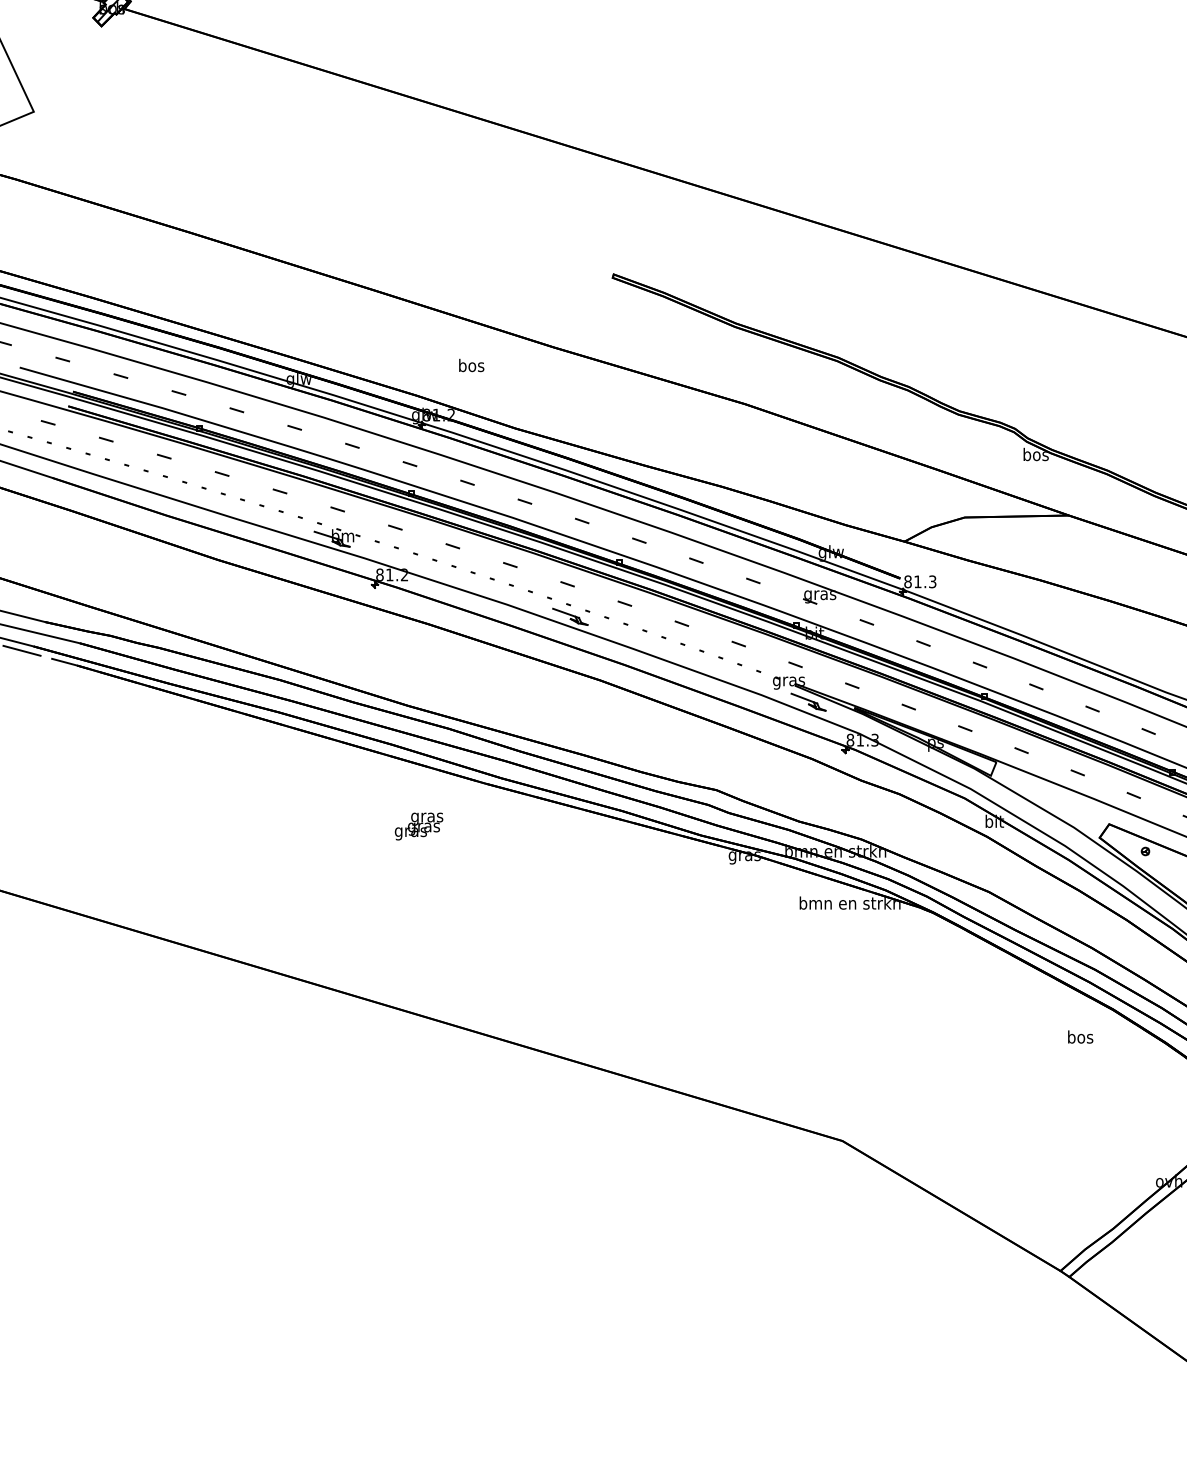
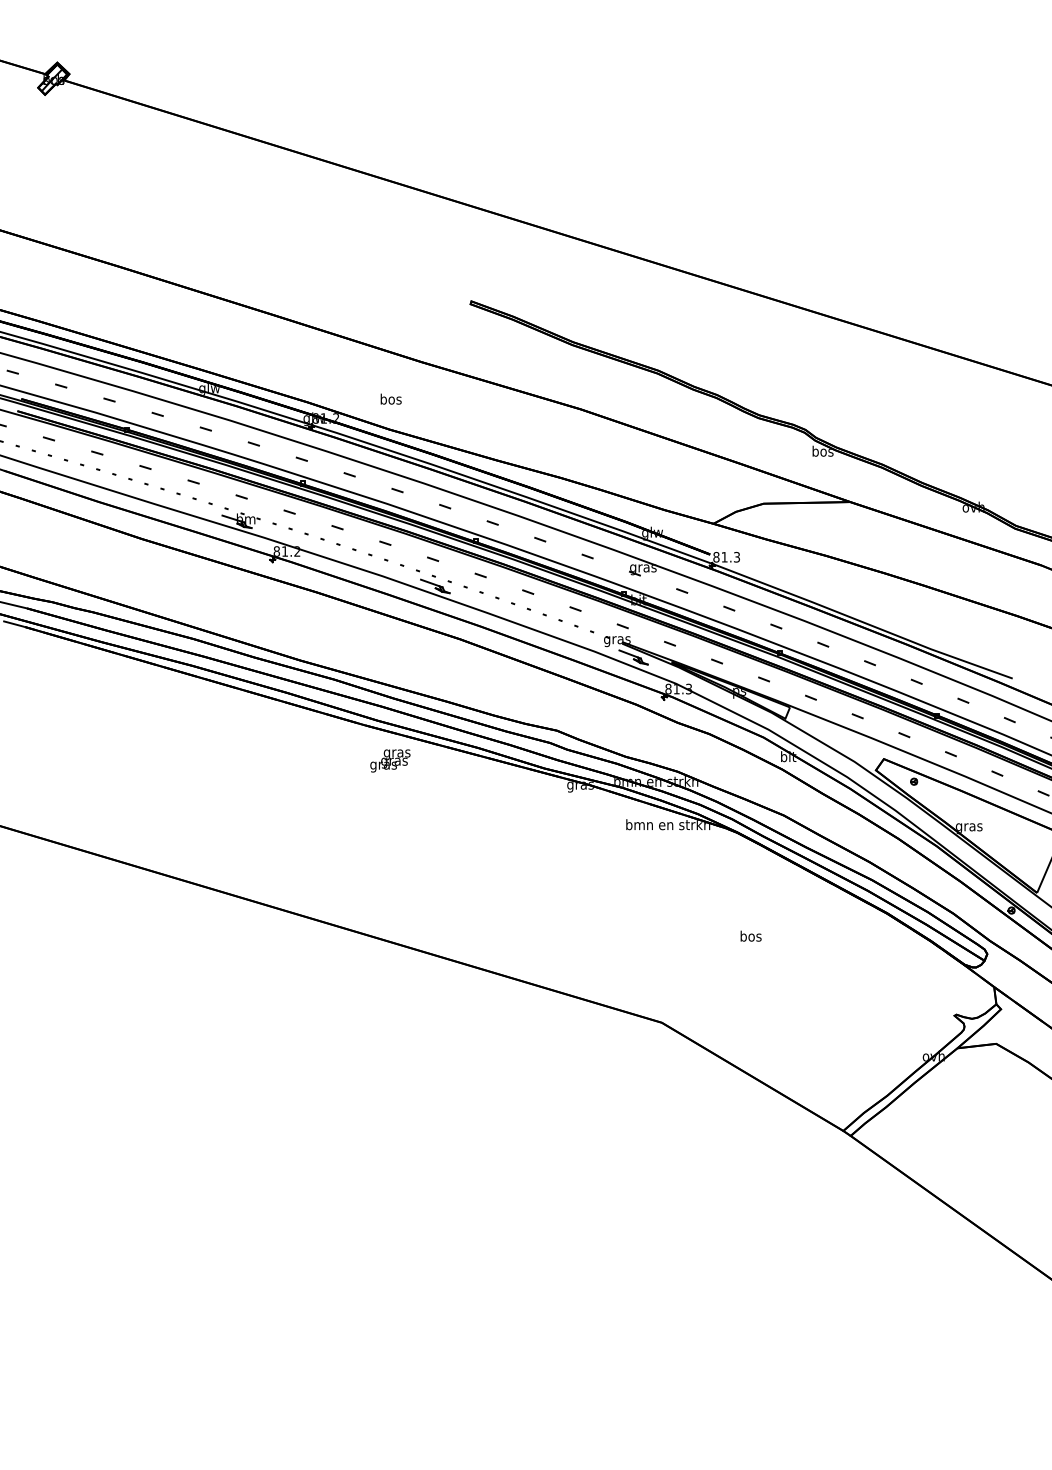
text: (470, 364) -> (390, 398), moved
text: (419, 825) -> (390, 760), moved
text: (1079, 1036) -> (750, 935), moved

